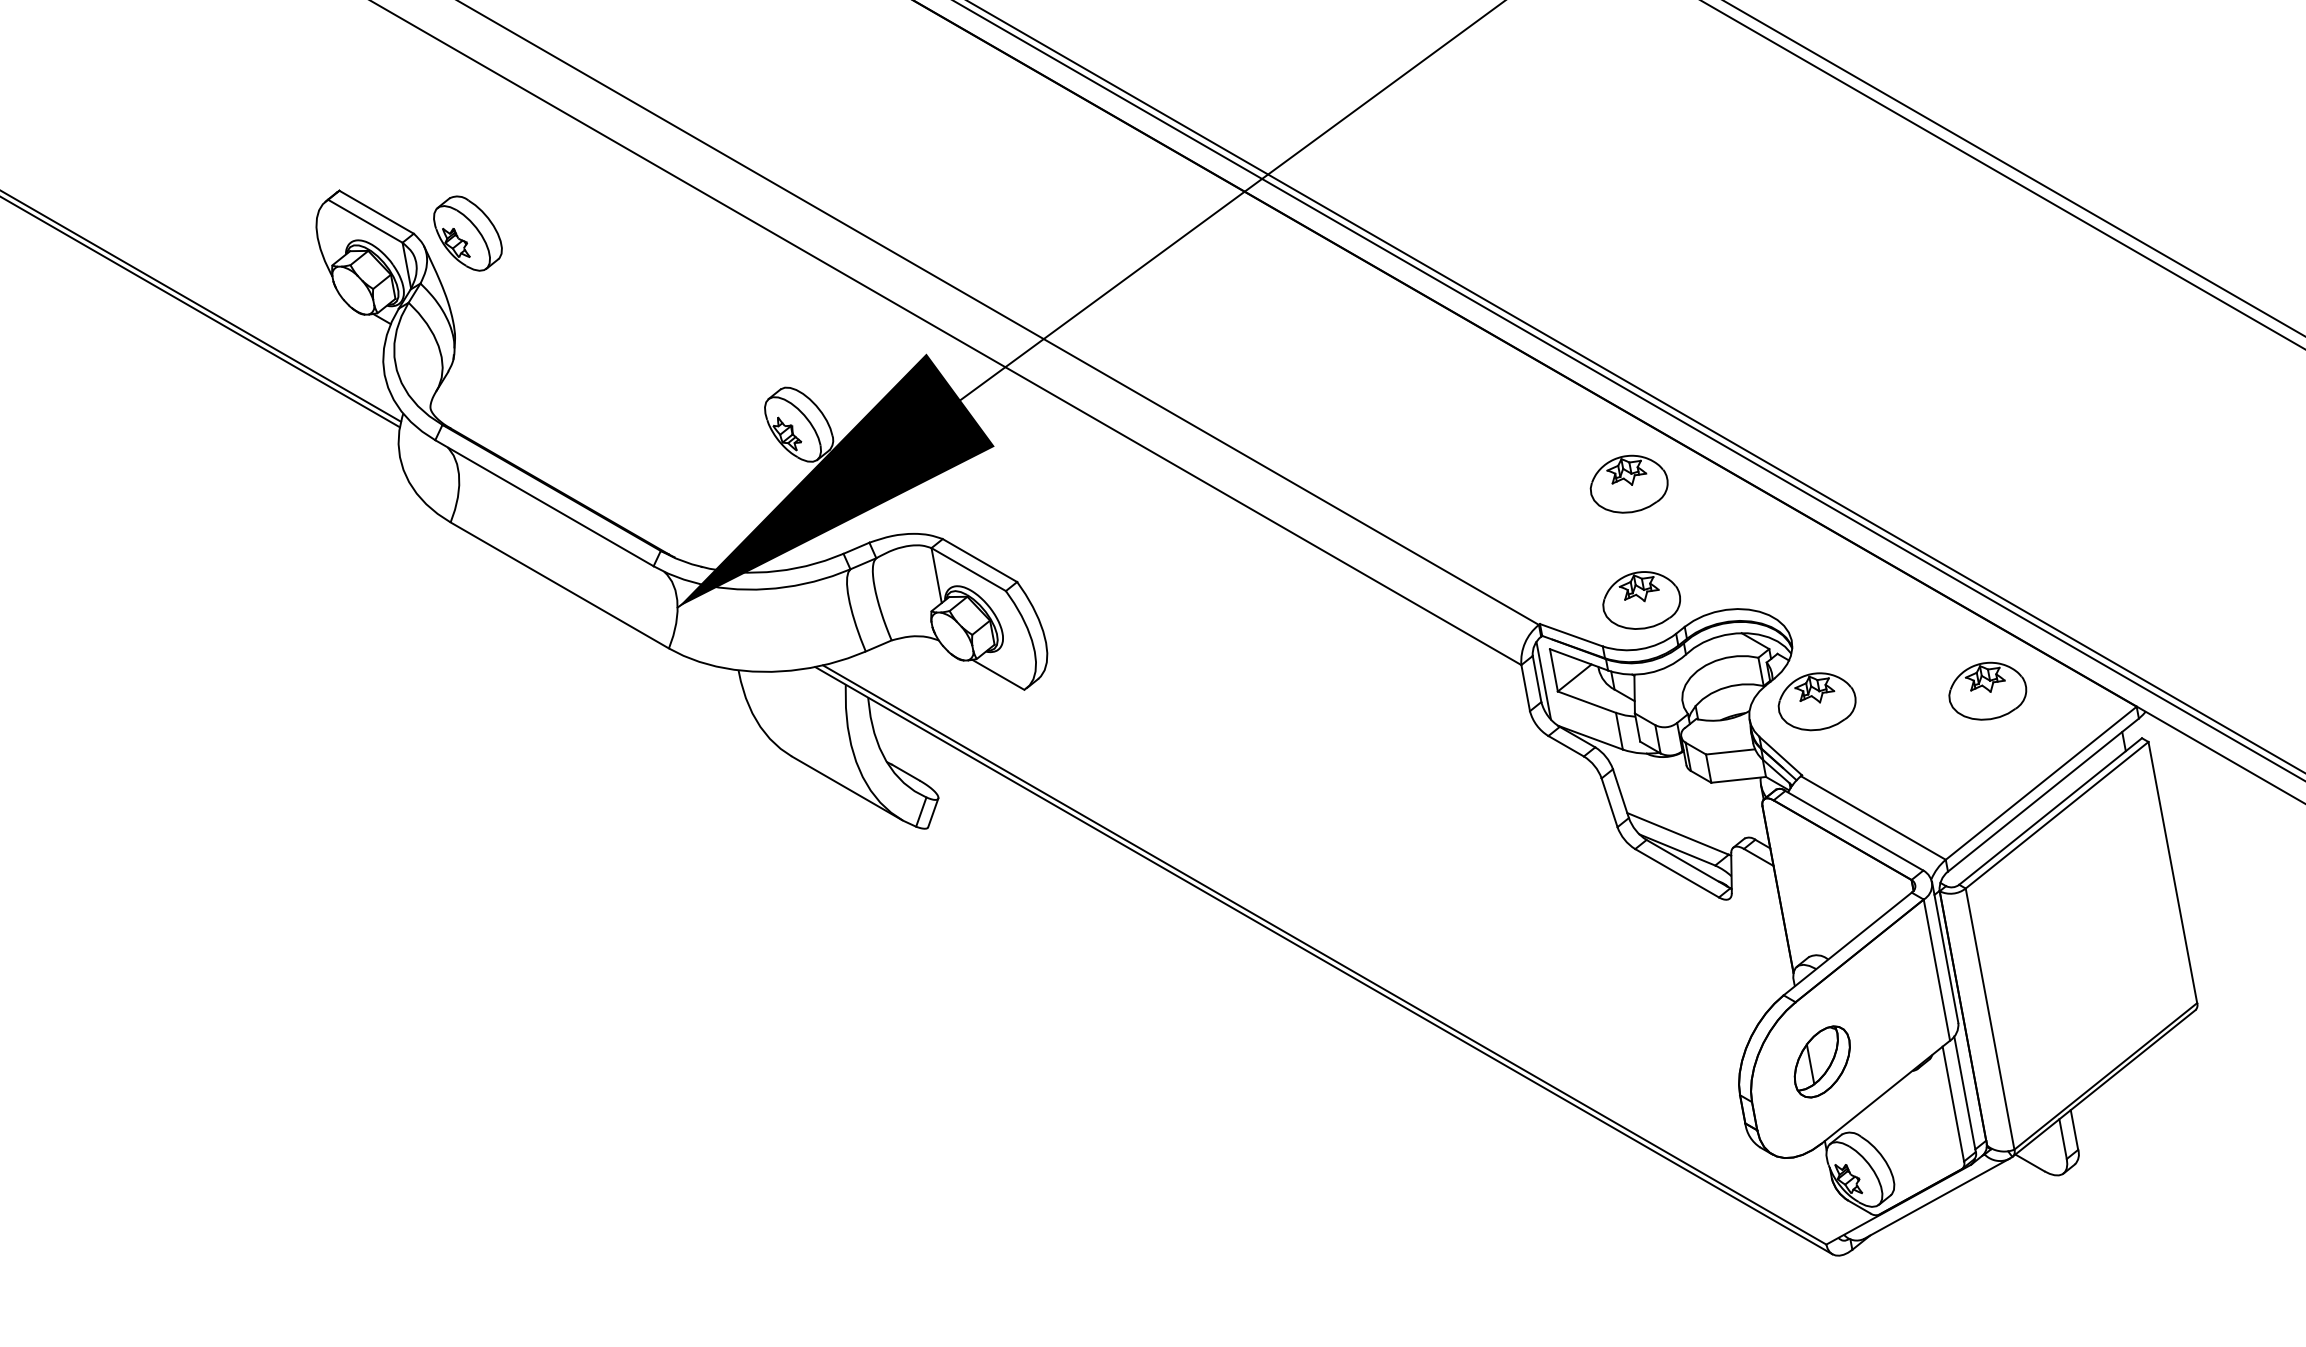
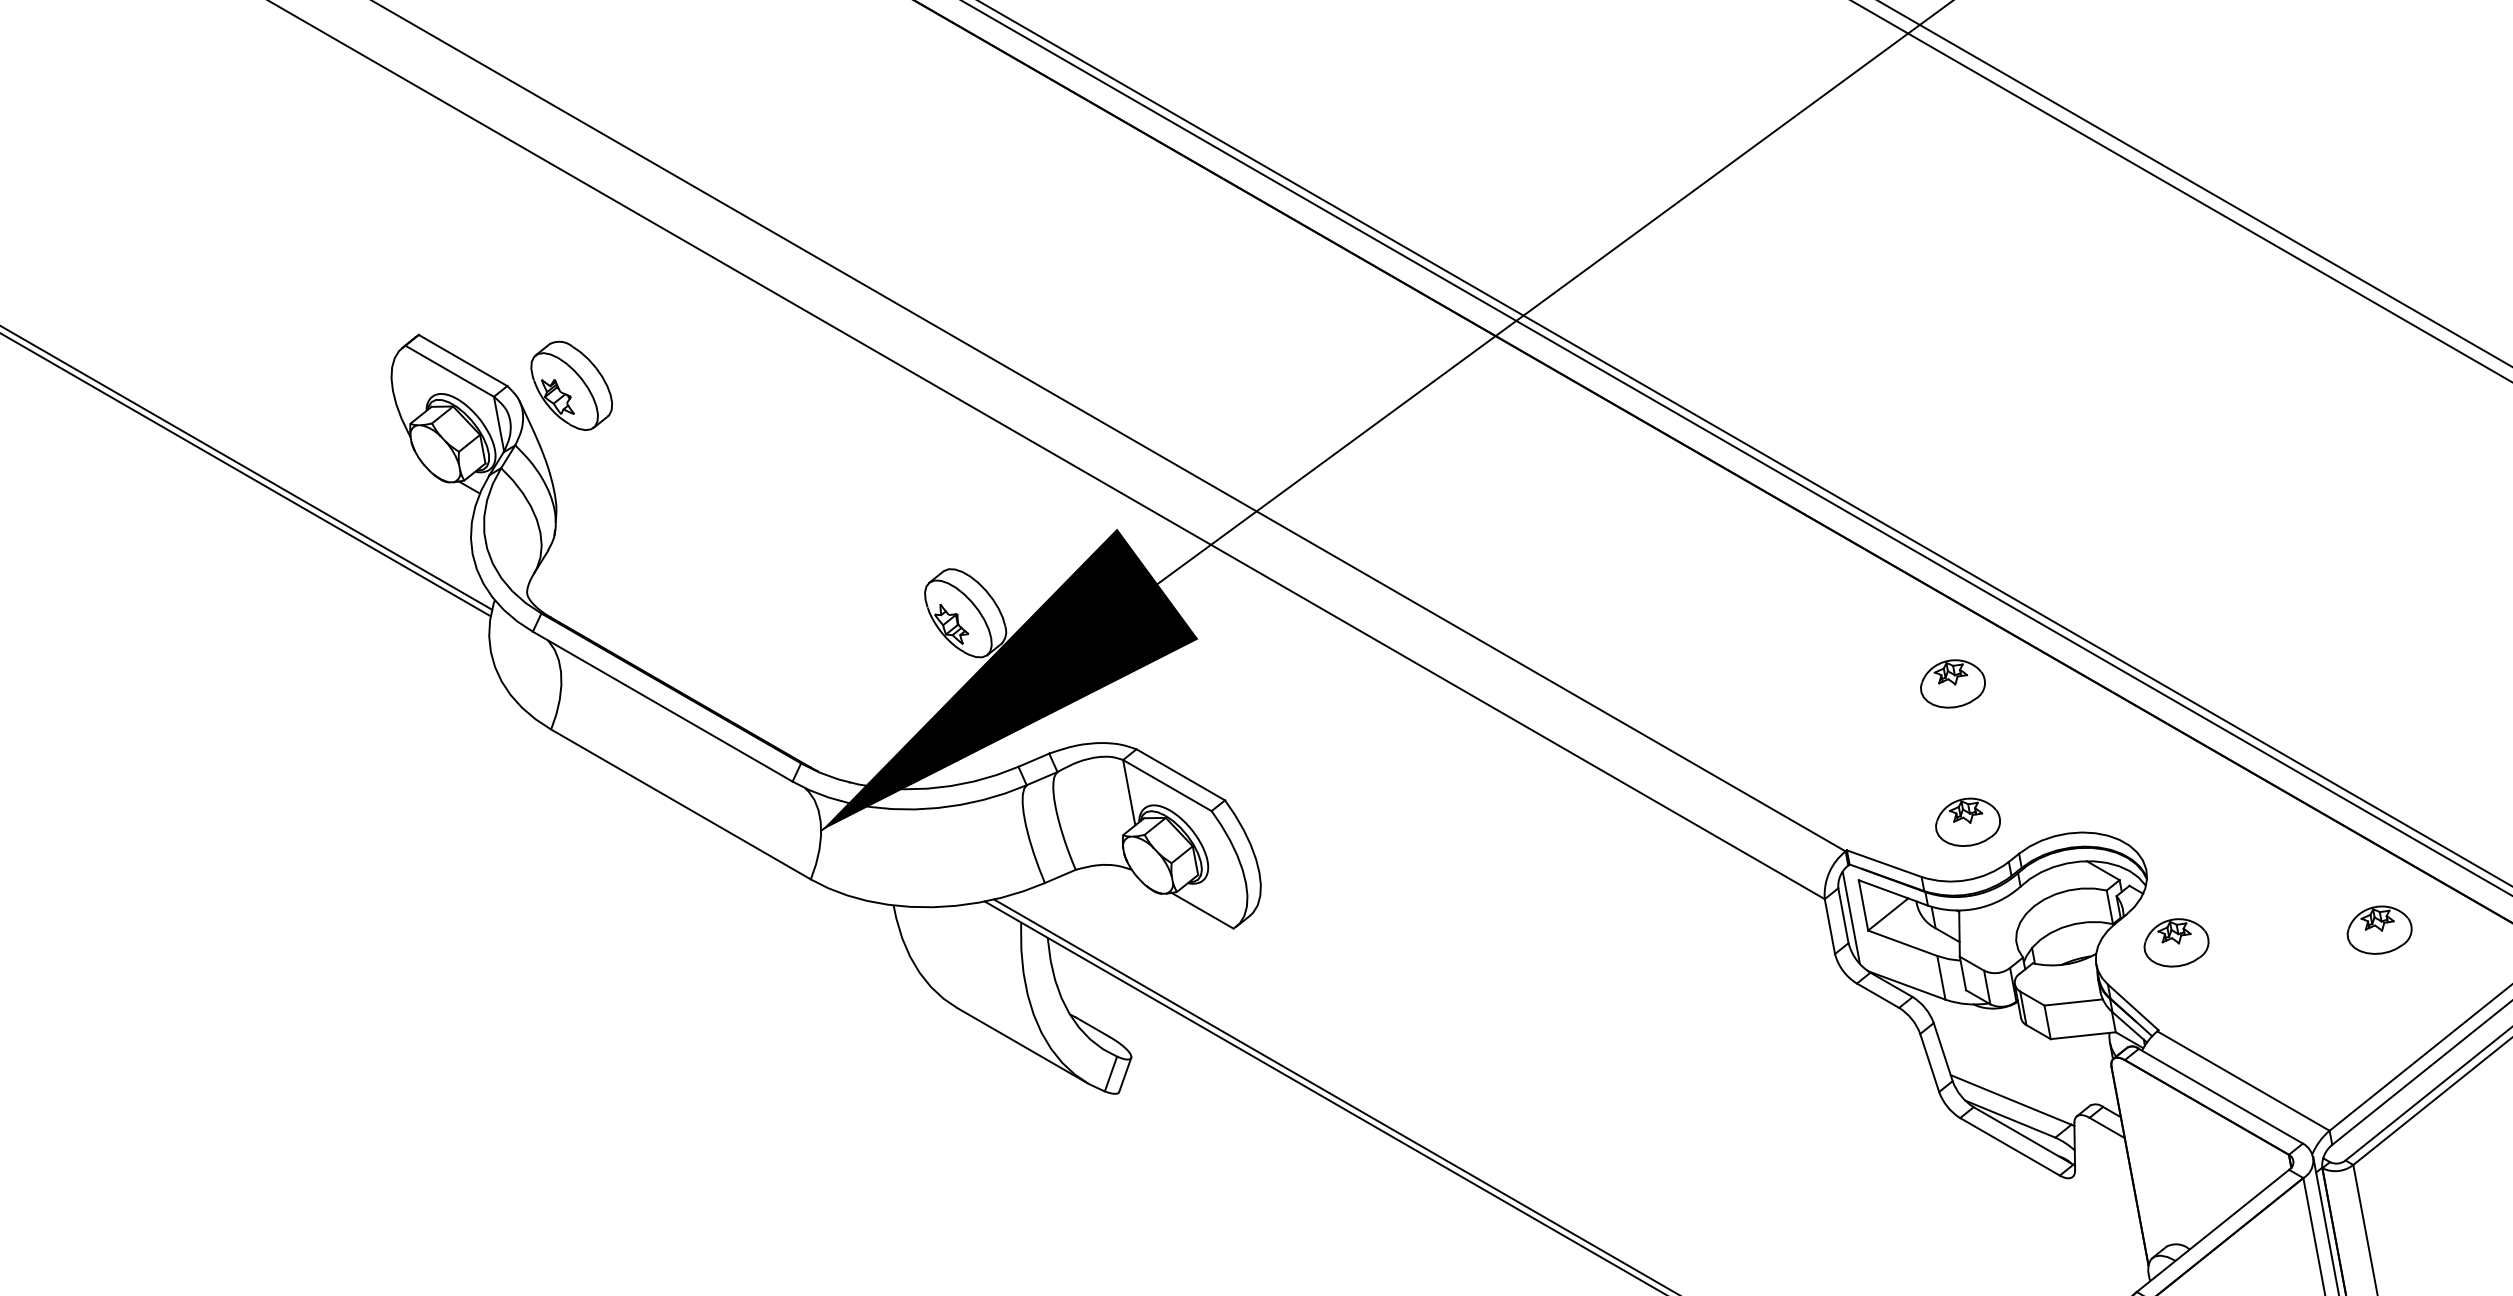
part: (1628, 483) -> (1952, 683), size x0.7
part: (1641, 600) -> (1967, 822), size x0.7
part: (1987, 690) -> (2379, 929), size x0.7
part: (1816, 701) -> (2175, 942), size x0.7

